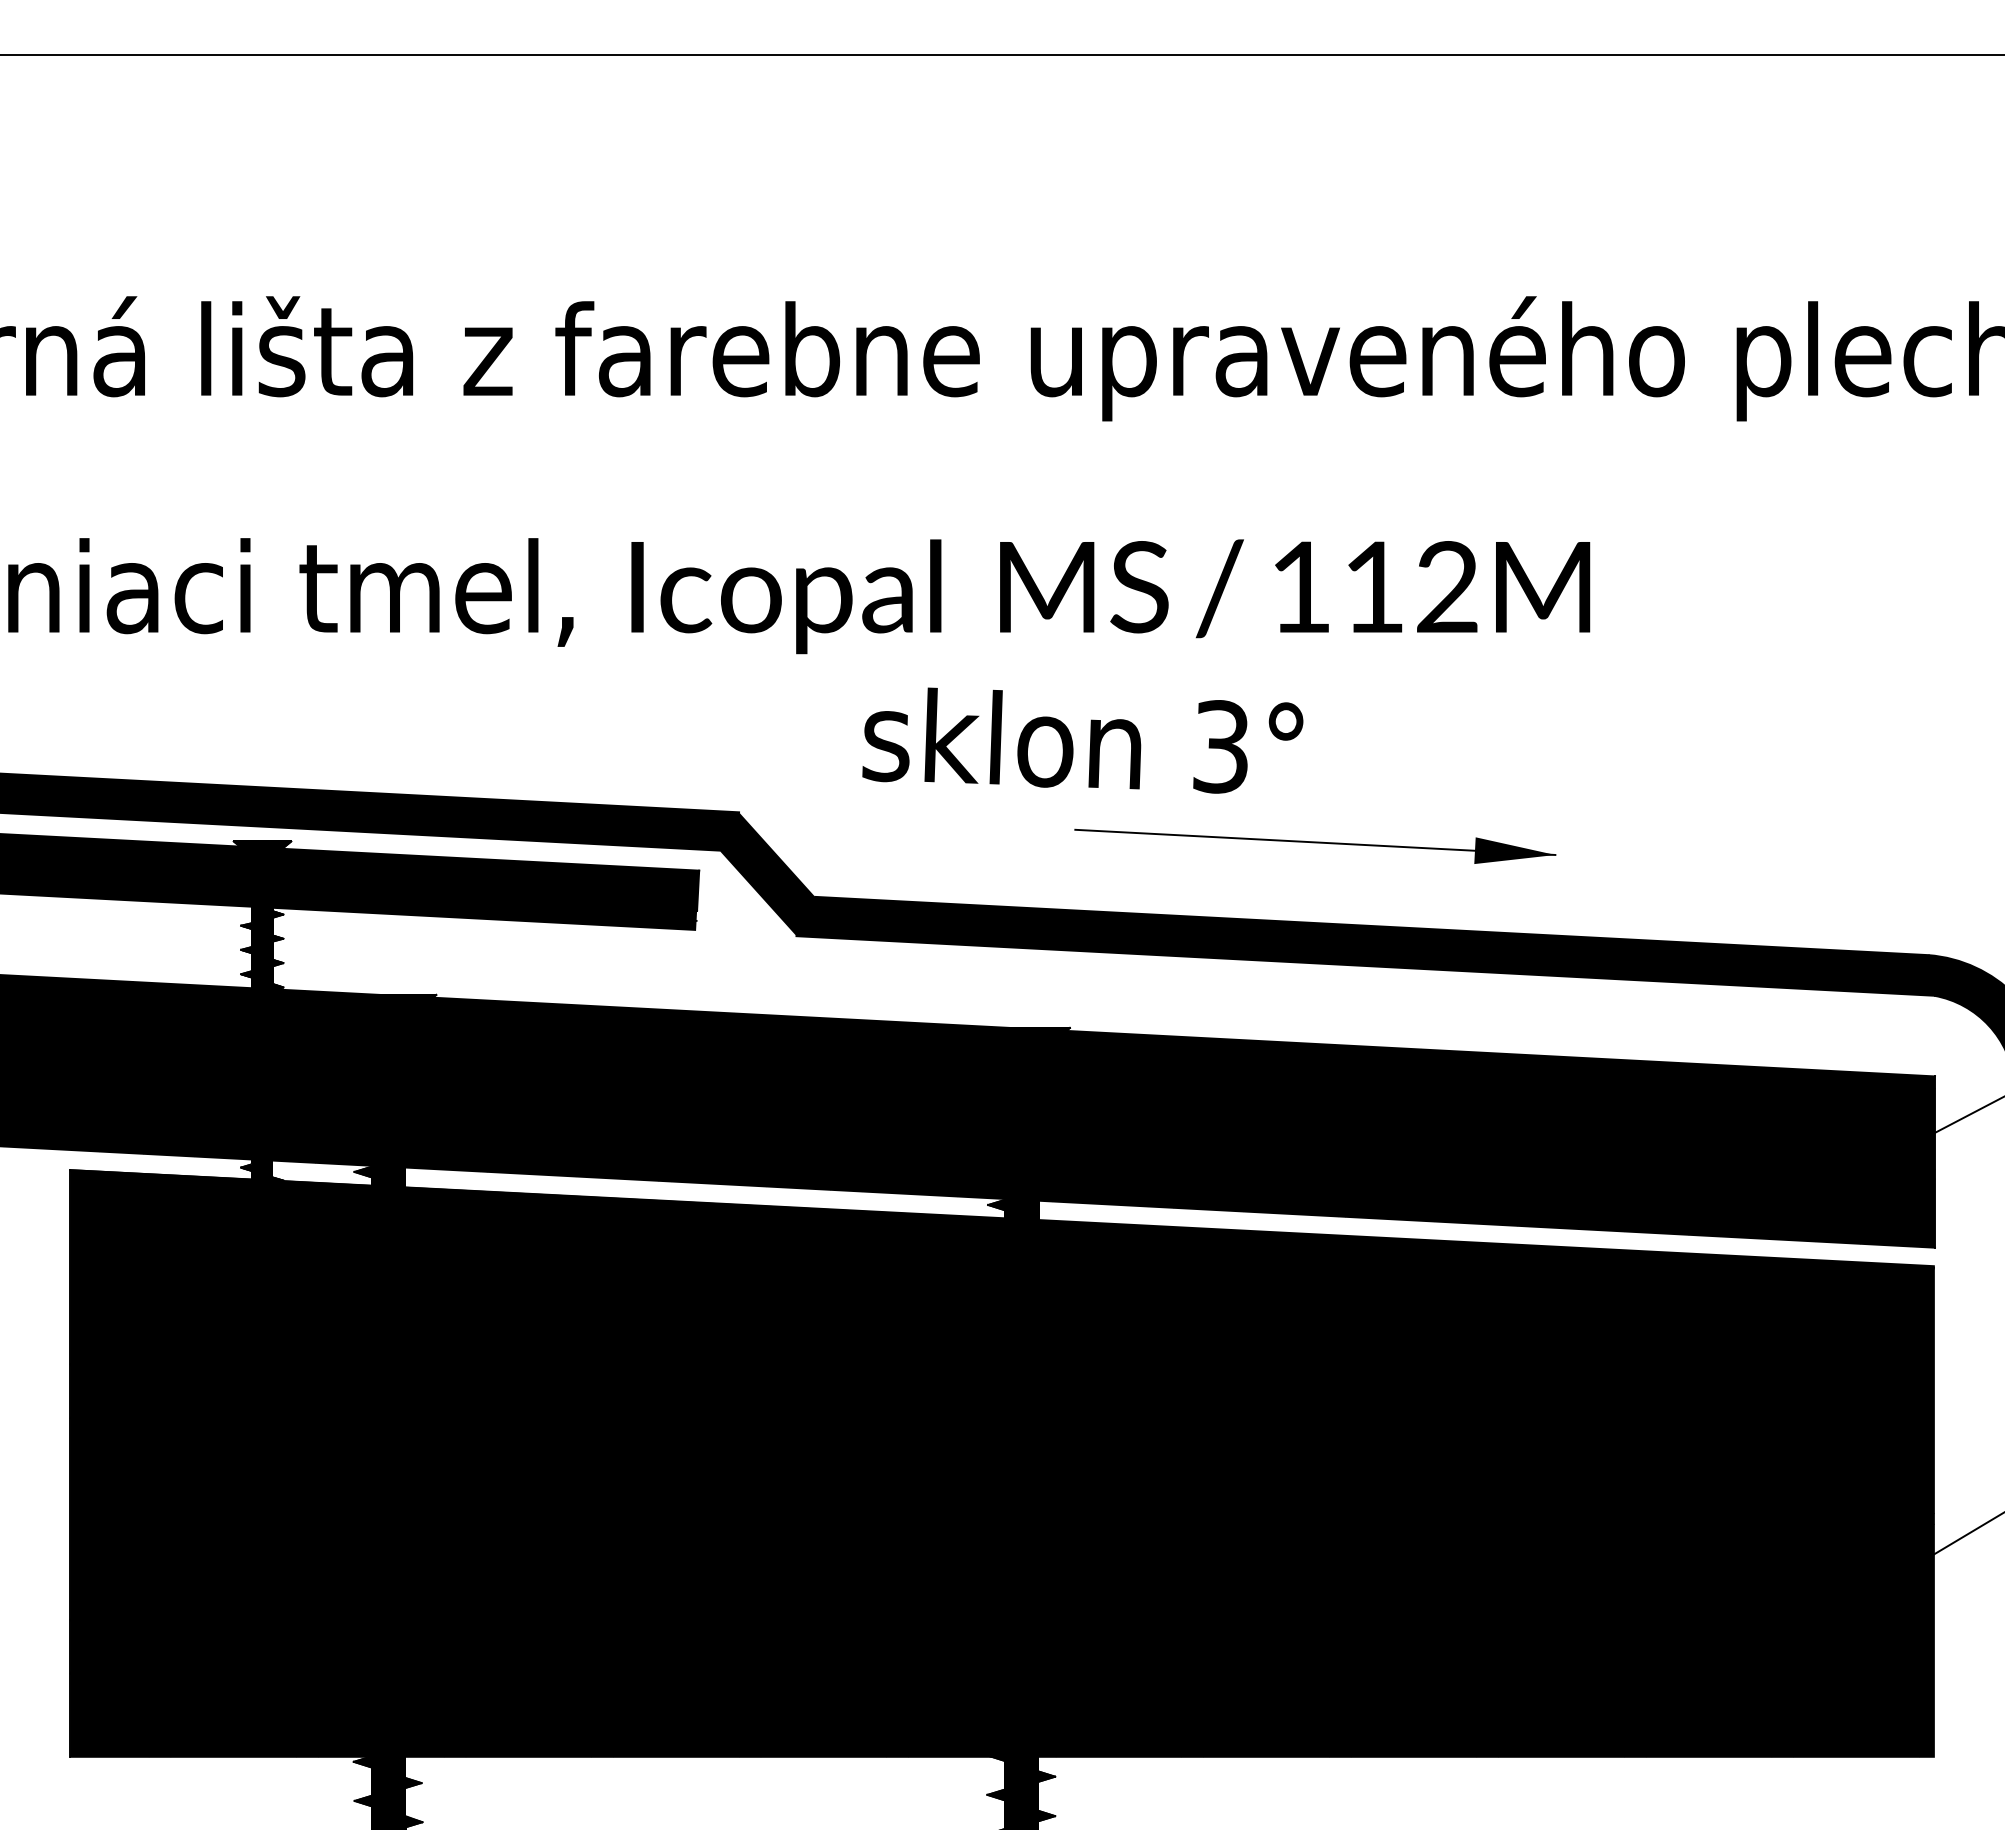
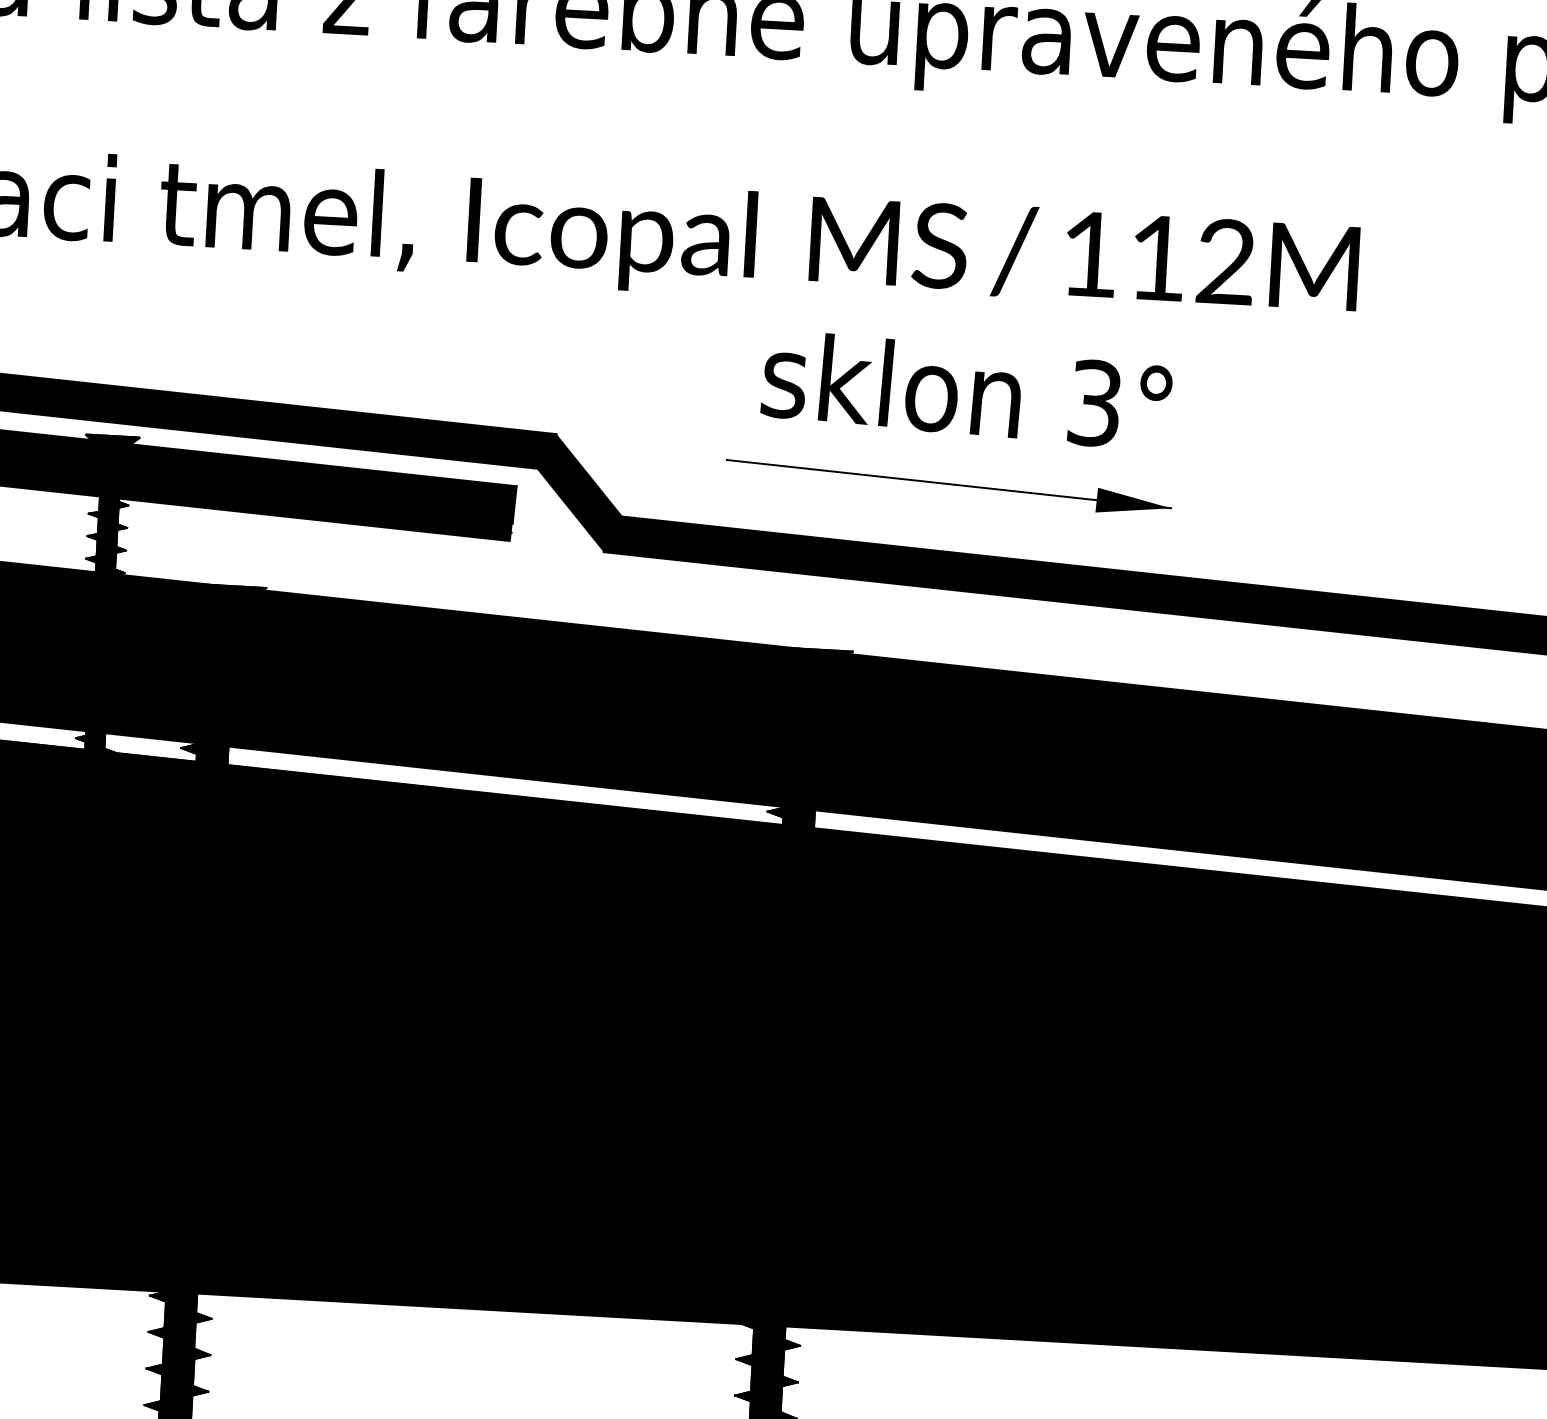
text: (1082, 740) -> (966, 390), moved
part: (1315, 845) -> (948, 487), moved

